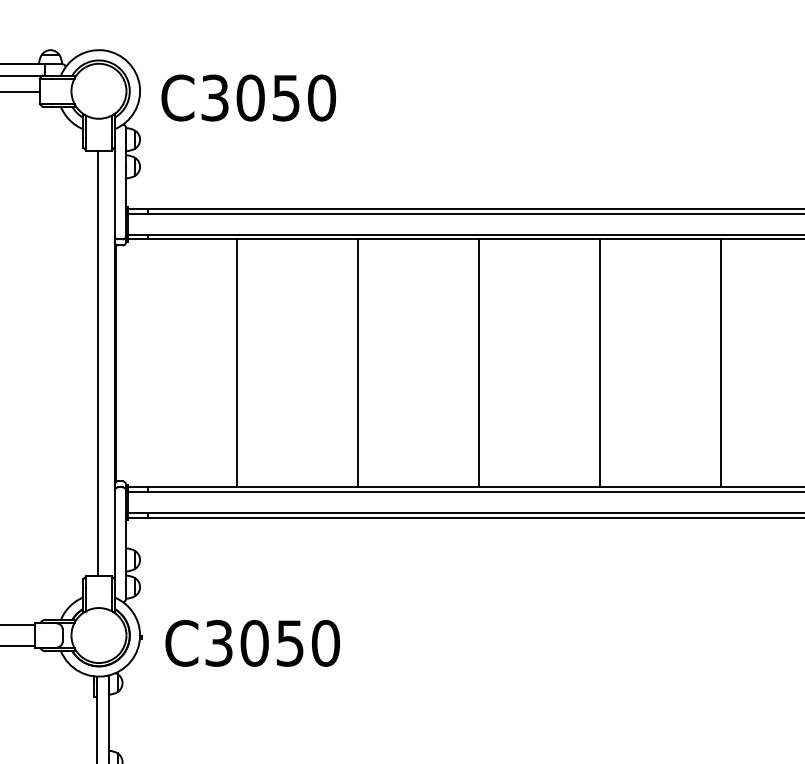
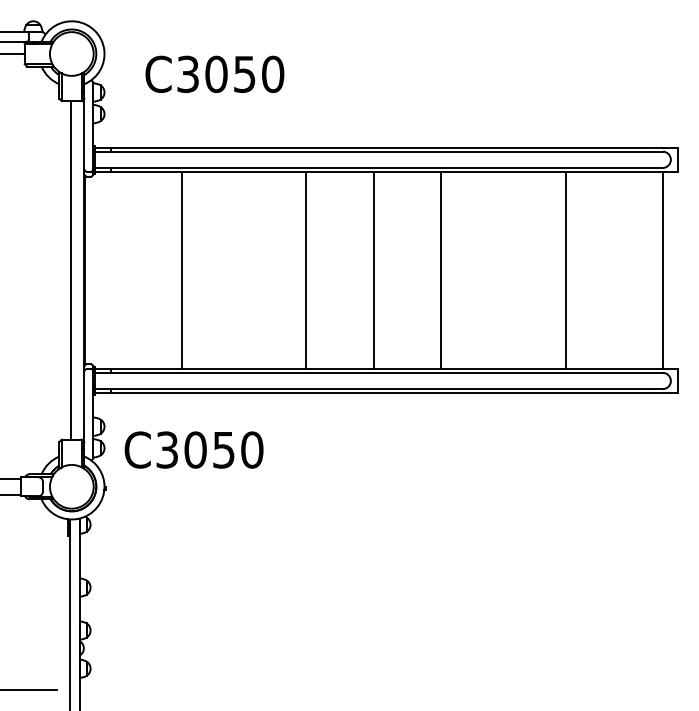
text: (248, 96) -> (214, 73), moved
line: (357, 362) -> (305, 269), moved
line: (600, 362) -> (441, 269), moved
text: (251, 642) -> (193, 449), moved

